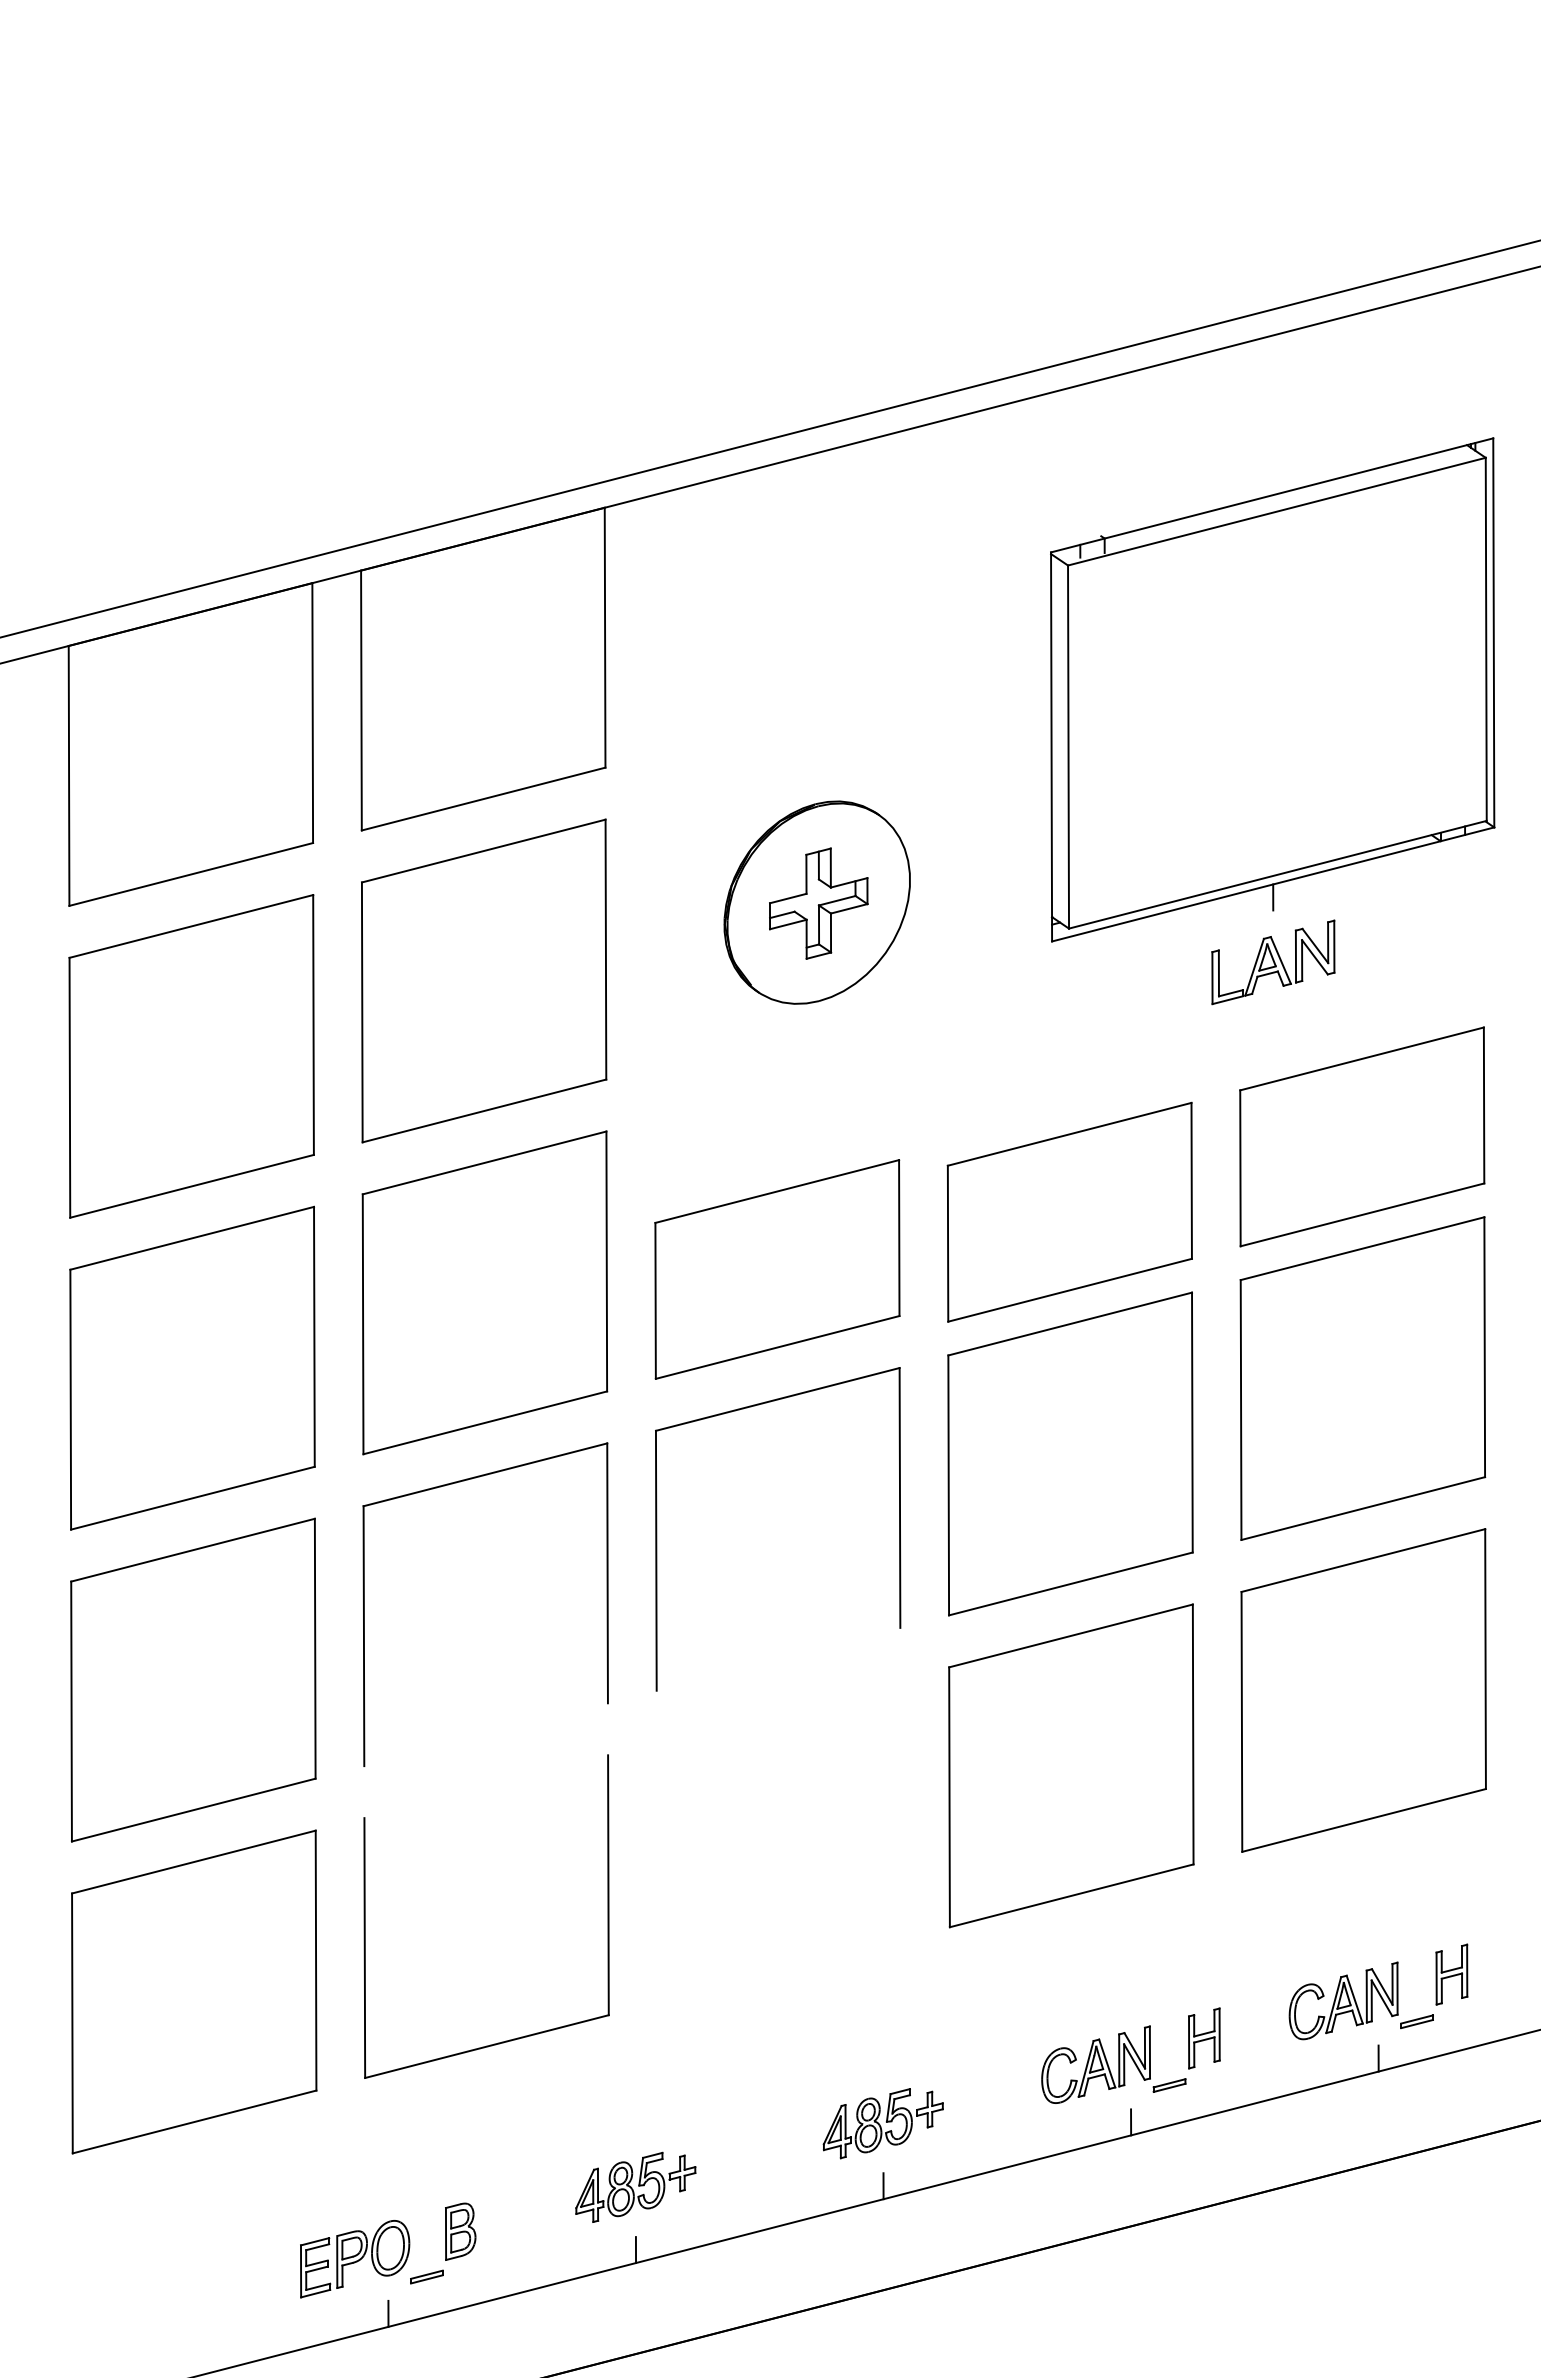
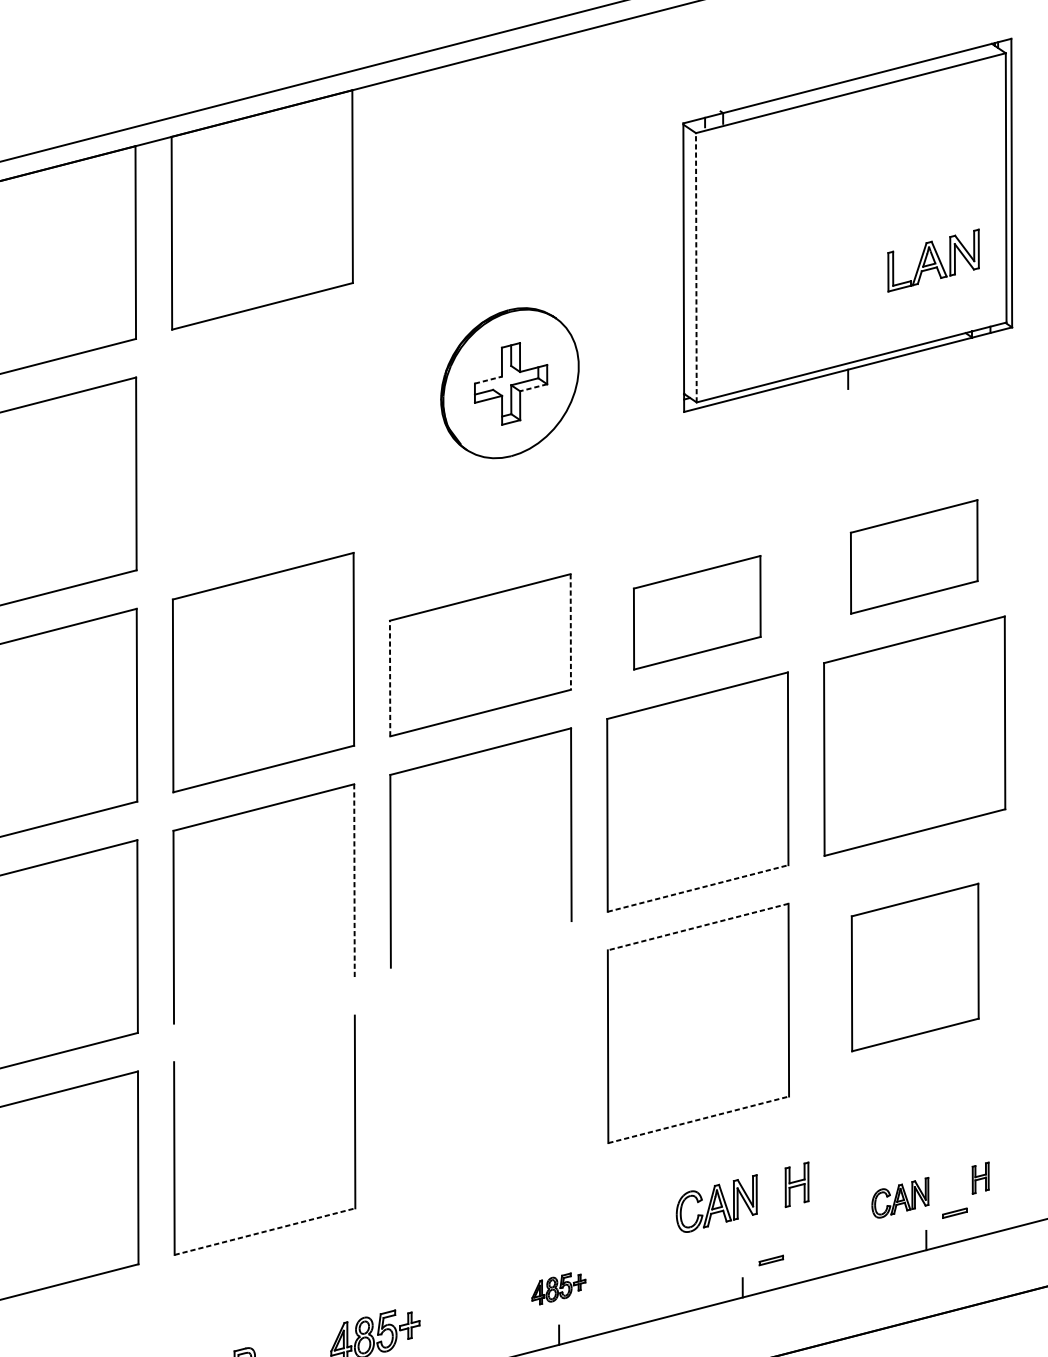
line: (1068, 747) -> (696, 268), solid -> dashed
line: (788, 898) -> (488, 380), solid -> dashed
line: (849, 908) -> (533, 387), solid -> dashed
part: (1273, 962) -> (933, 260), moved
part: (484, 980) -> (263, 440), removed
part: (1362, 1136) -> (914, 556), size x0.7
part: (1069, 1211) -> (697, 612), size x0.7
line: (899, 1238) -> (570, 632), solid -> dashed
line: (655, 1300) -> (390, 678), solid -> dashed
line: (607, 1573) -> (354, 880), solid -> dashed
line: (1070, 1583) -> (697, 888), solid -> dashed
line: (1071, 1635) -> (698, 926), solid -> dashed
part: (1363, 1690) -> (915, 967), size x0.7
line: (1071, 1895) -> (698, 1119), solid -> dashed
part: (1451, 1974) -> (980, 1178), size x0.7
part: (1343, 2000) -> (900, 1197), size x0.7
part: (1204, 2038) -> (797, 1184), moved
line: (486, 2046) -> (264, 1231), solid -> dashed
part: (1095, 2064) -> (716, 1203), moved
part: (882, 2123) -> (558, 1288), size x0.6

